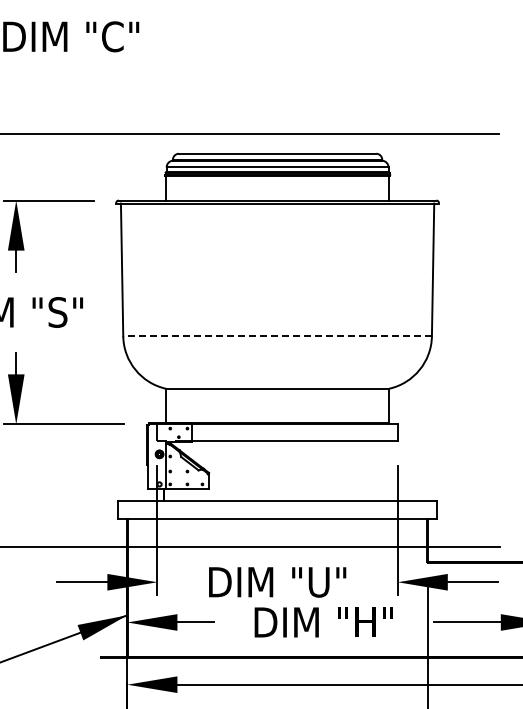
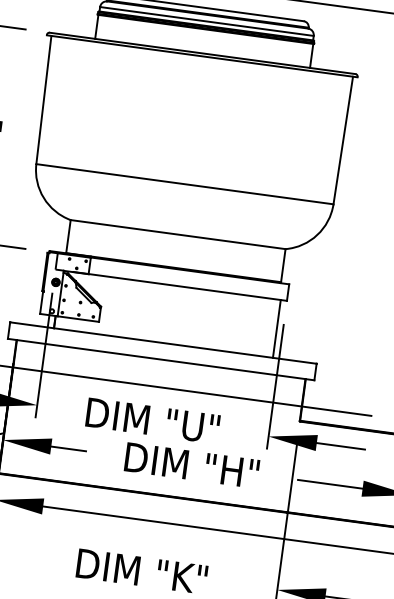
line: (277, 336) -> (184, 184), dashed -> solid
line: (391, 471) -> (277, 329), added

